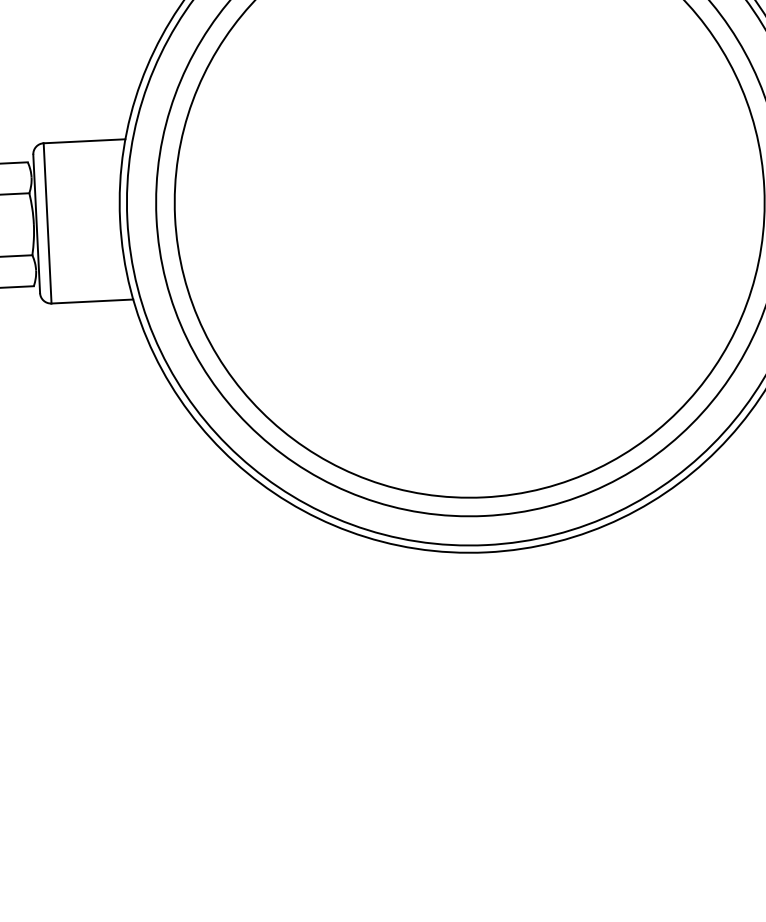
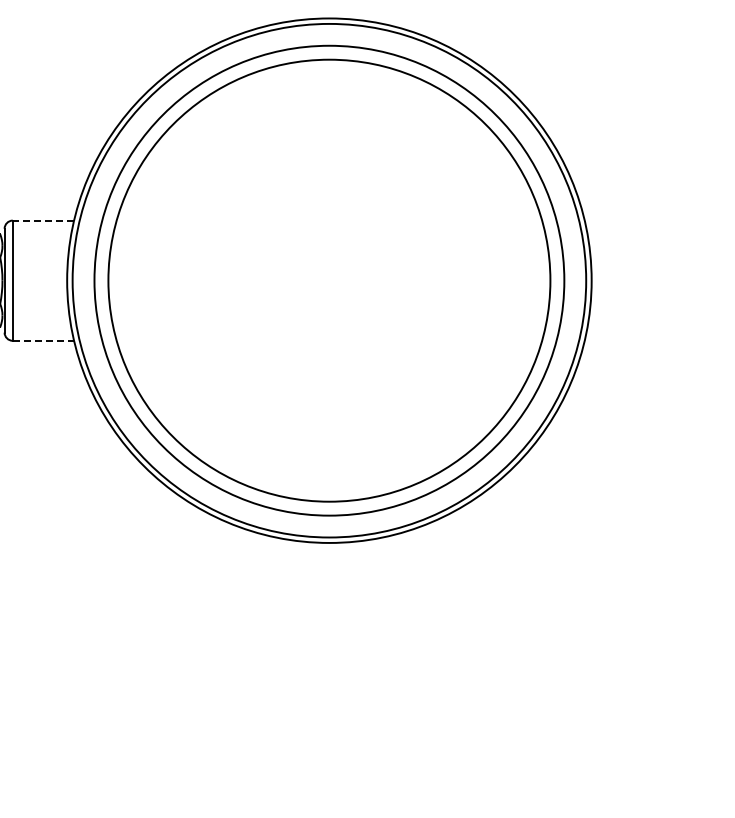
line: (84, 141) -> (43, 220), solid -> dashed
line: (92, 301) -> (43, 340), solid -> dashed

